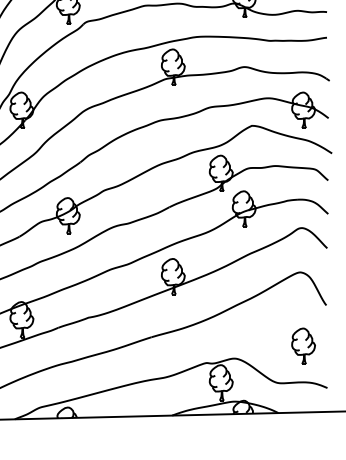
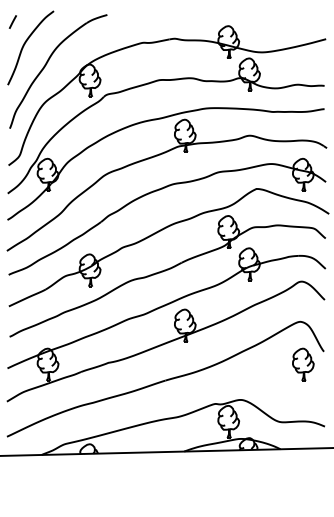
part: (303, 346) -> (303, 364), moved

